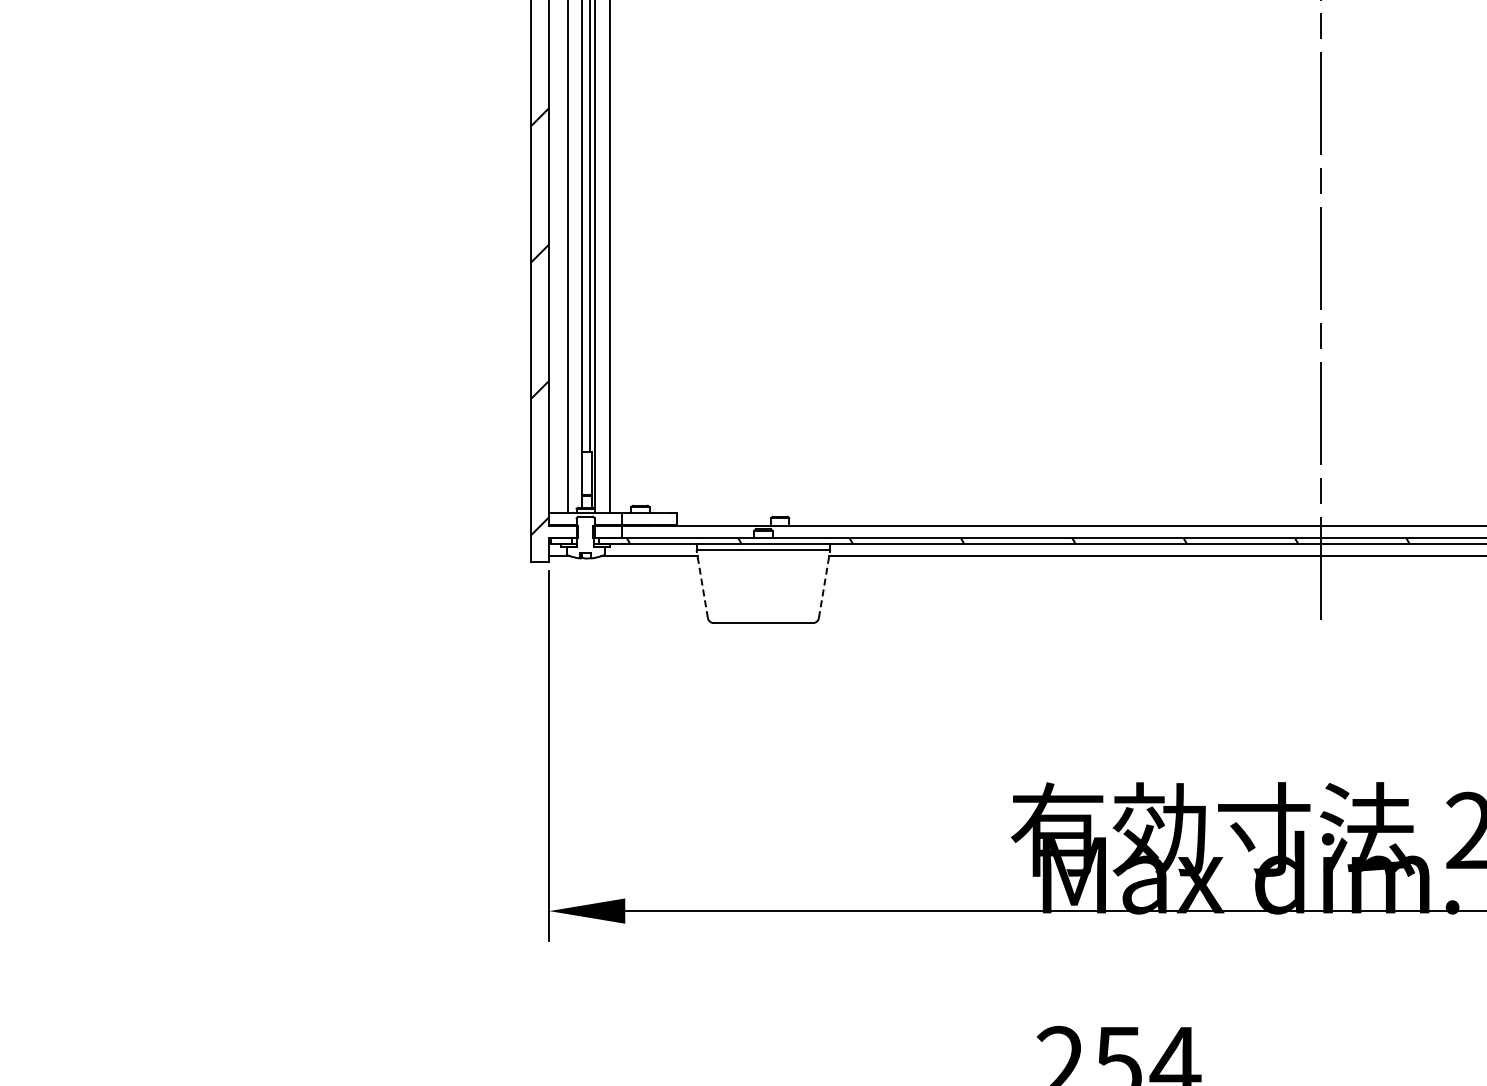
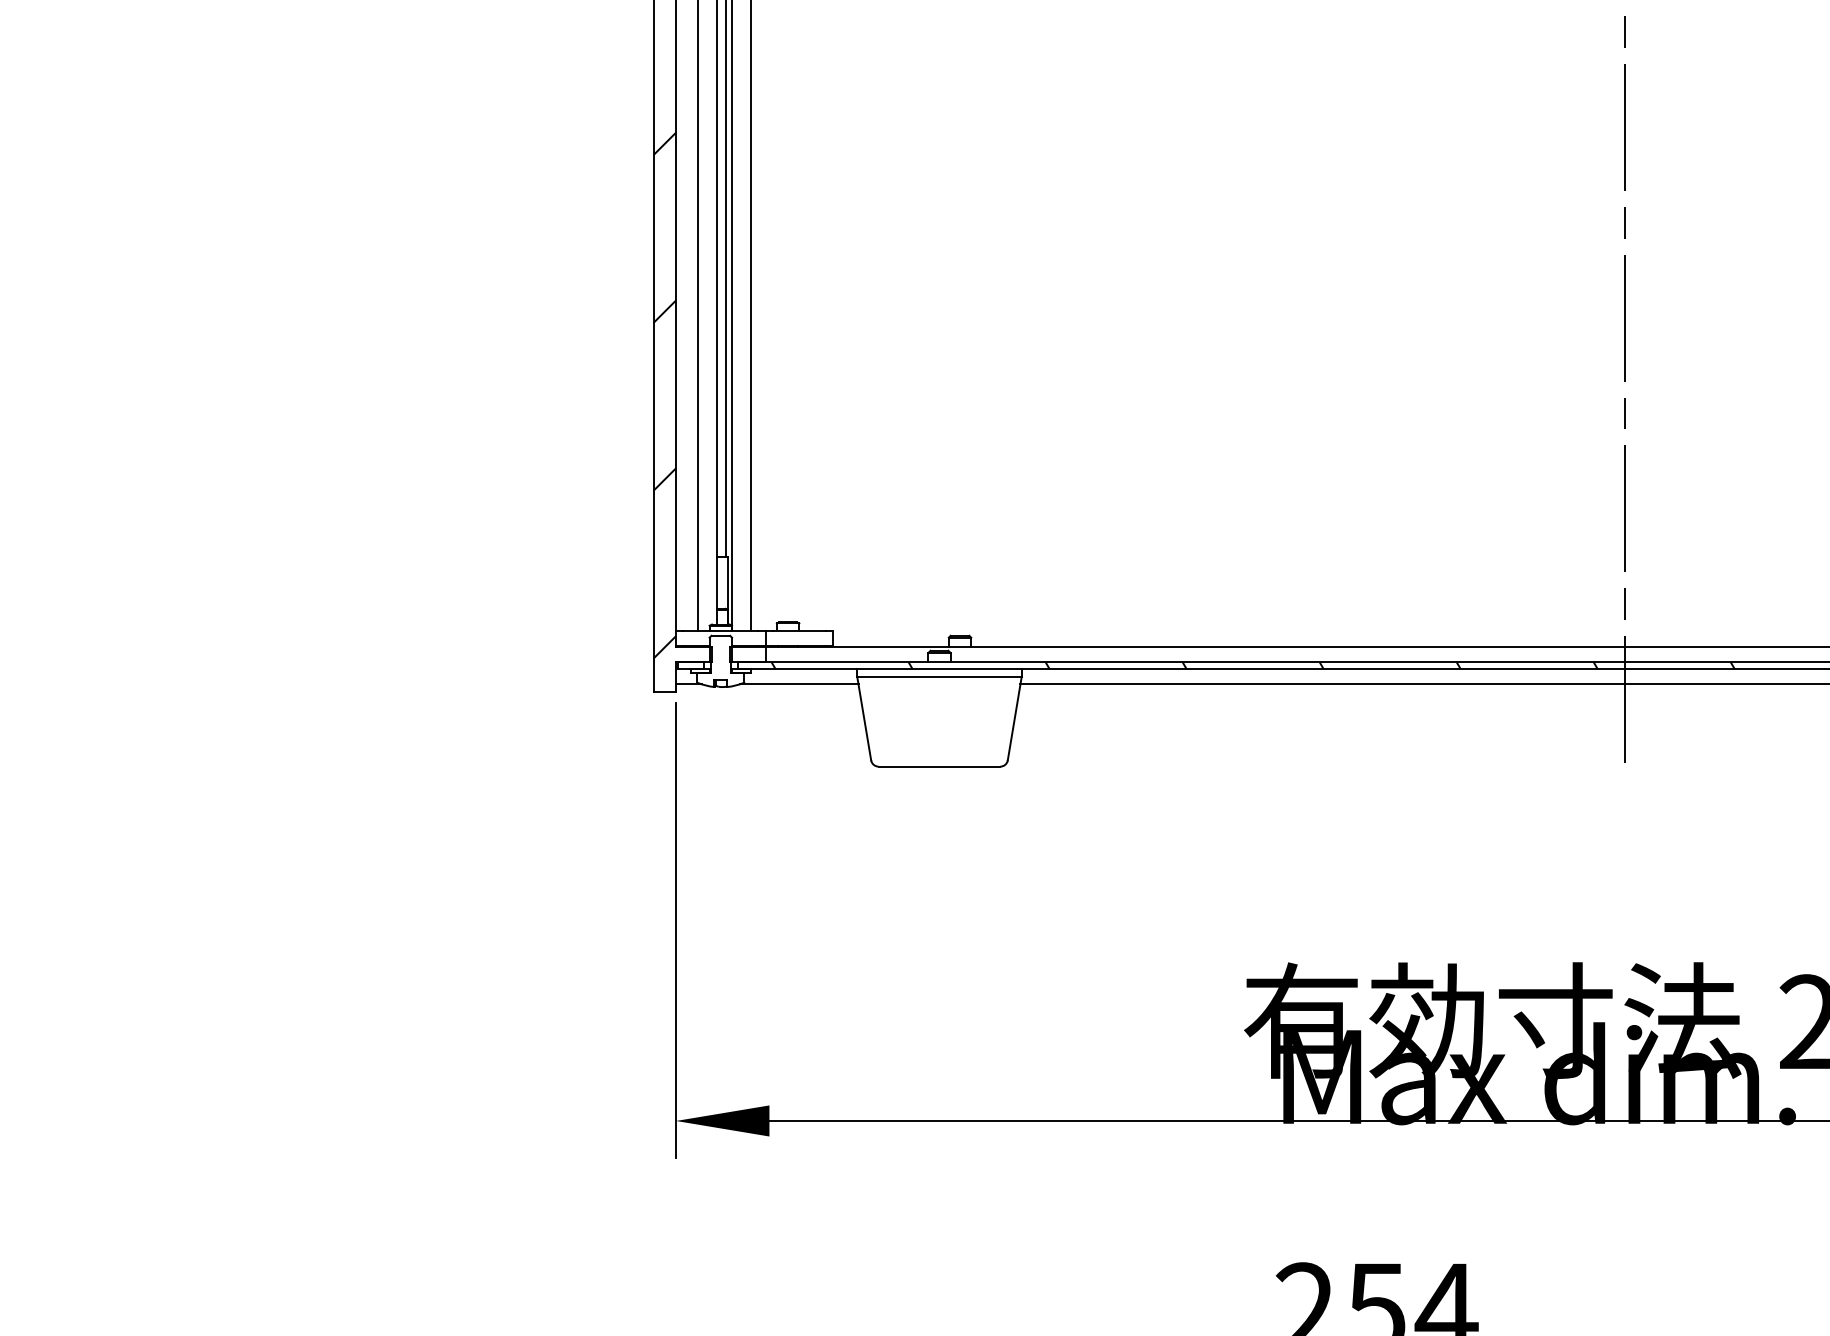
line: (702, 583) -> (864, 717), dashed -> solid
line: (824, 583) -> (1014, 717), dashed -> solid

